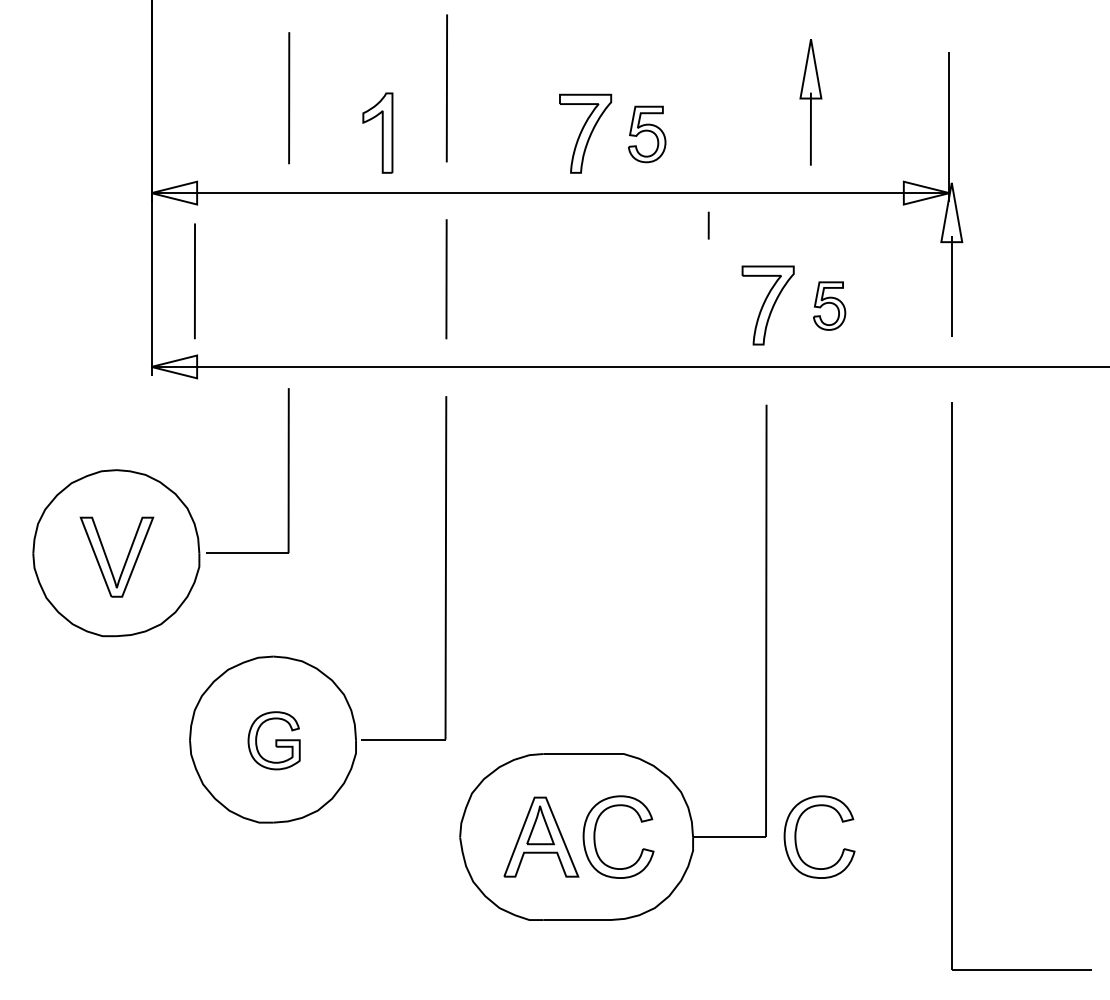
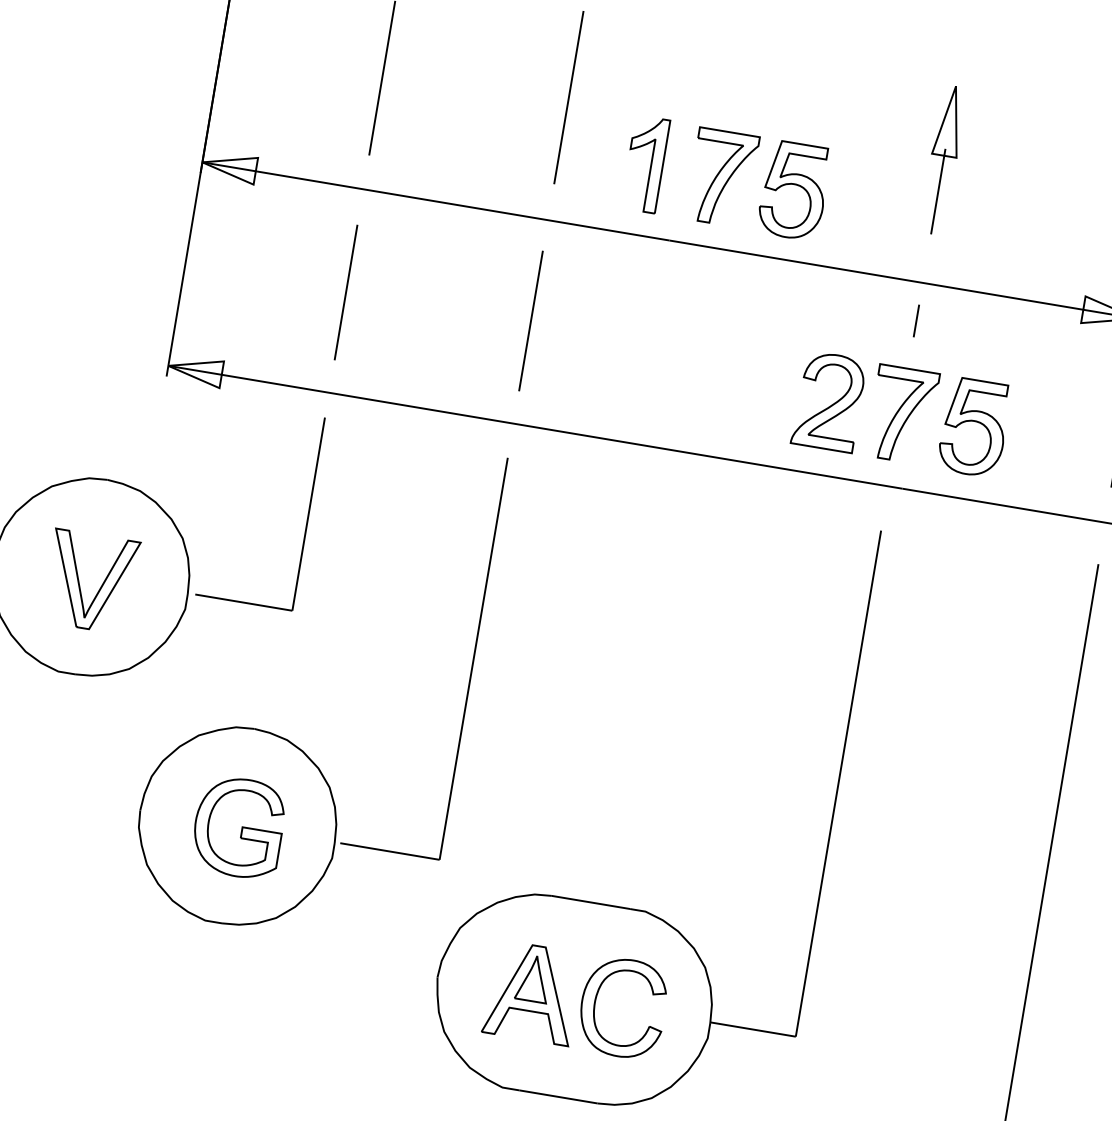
part: (810, 102) -> (943, 160), moved
part: (377, 132) -> (645, 163), moved
part: (647, 134) -> (794, 190), size x1.43
line: (708, 225) -> (916, 320), moved
line: (194, 281) -> (345, 292), moved
part: (705, 304) -> (829, 401), added
part: (829, 305) -> (974, 426), size x1.67
part: (273, 740) -> (238, 827), size x1.43
part: (796, 836) -> (831, 1042), removed

